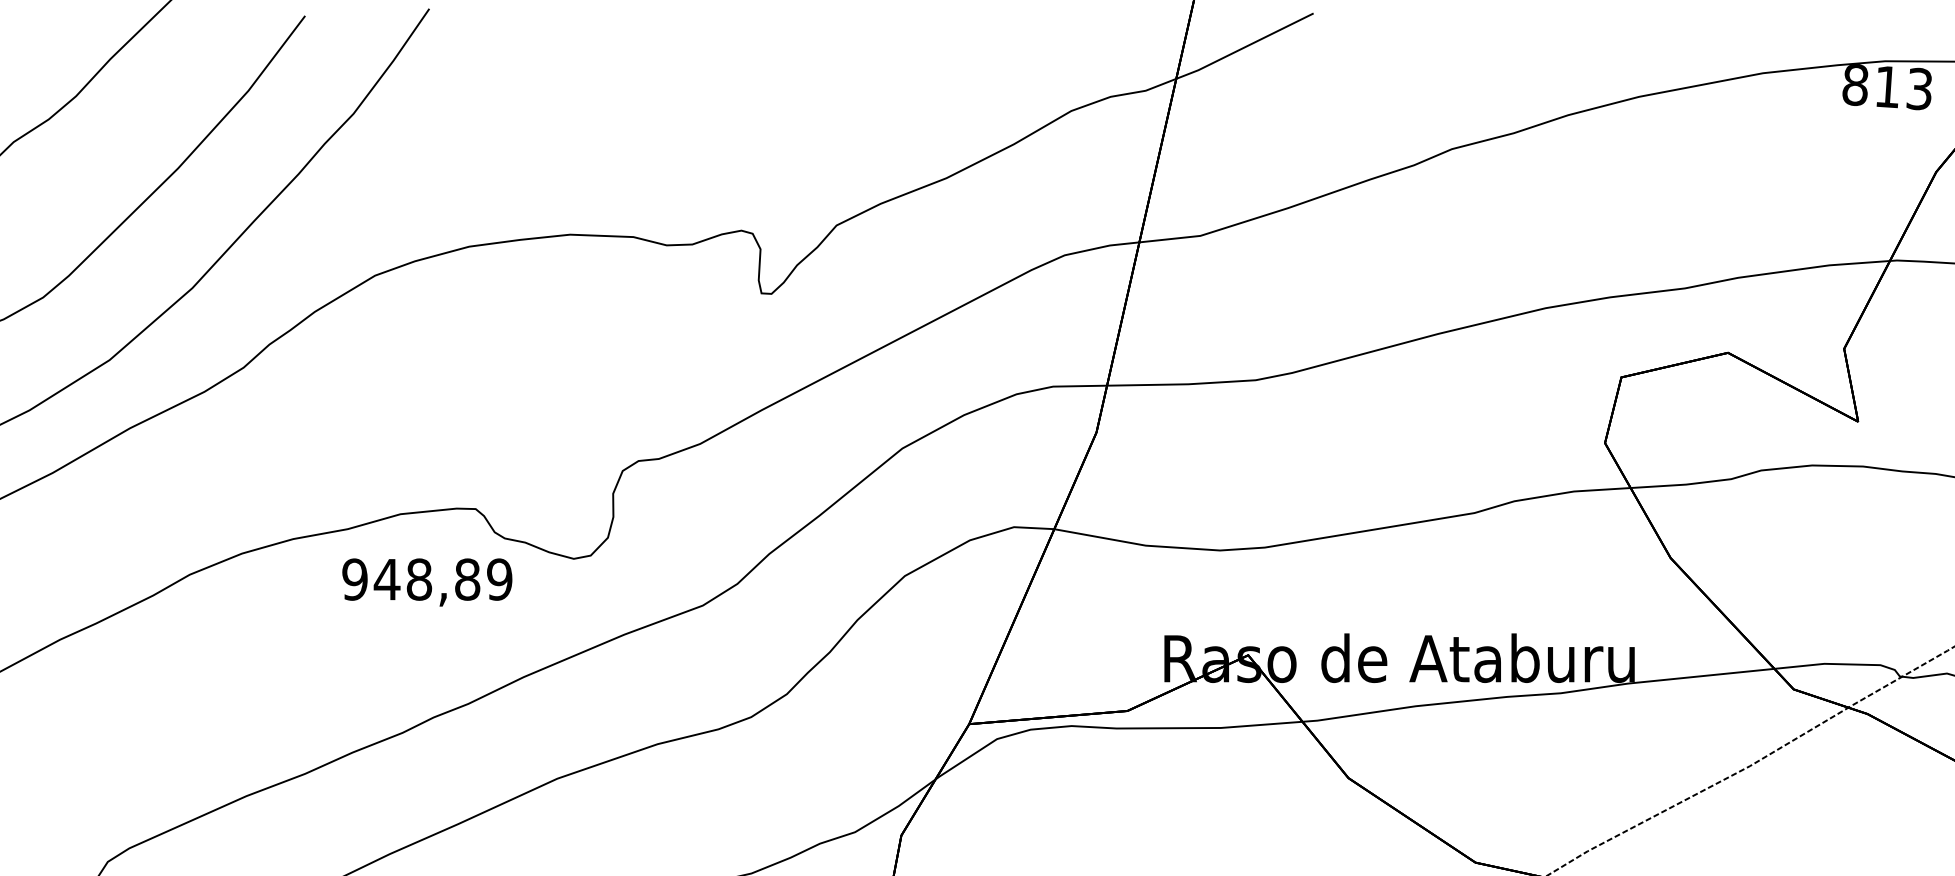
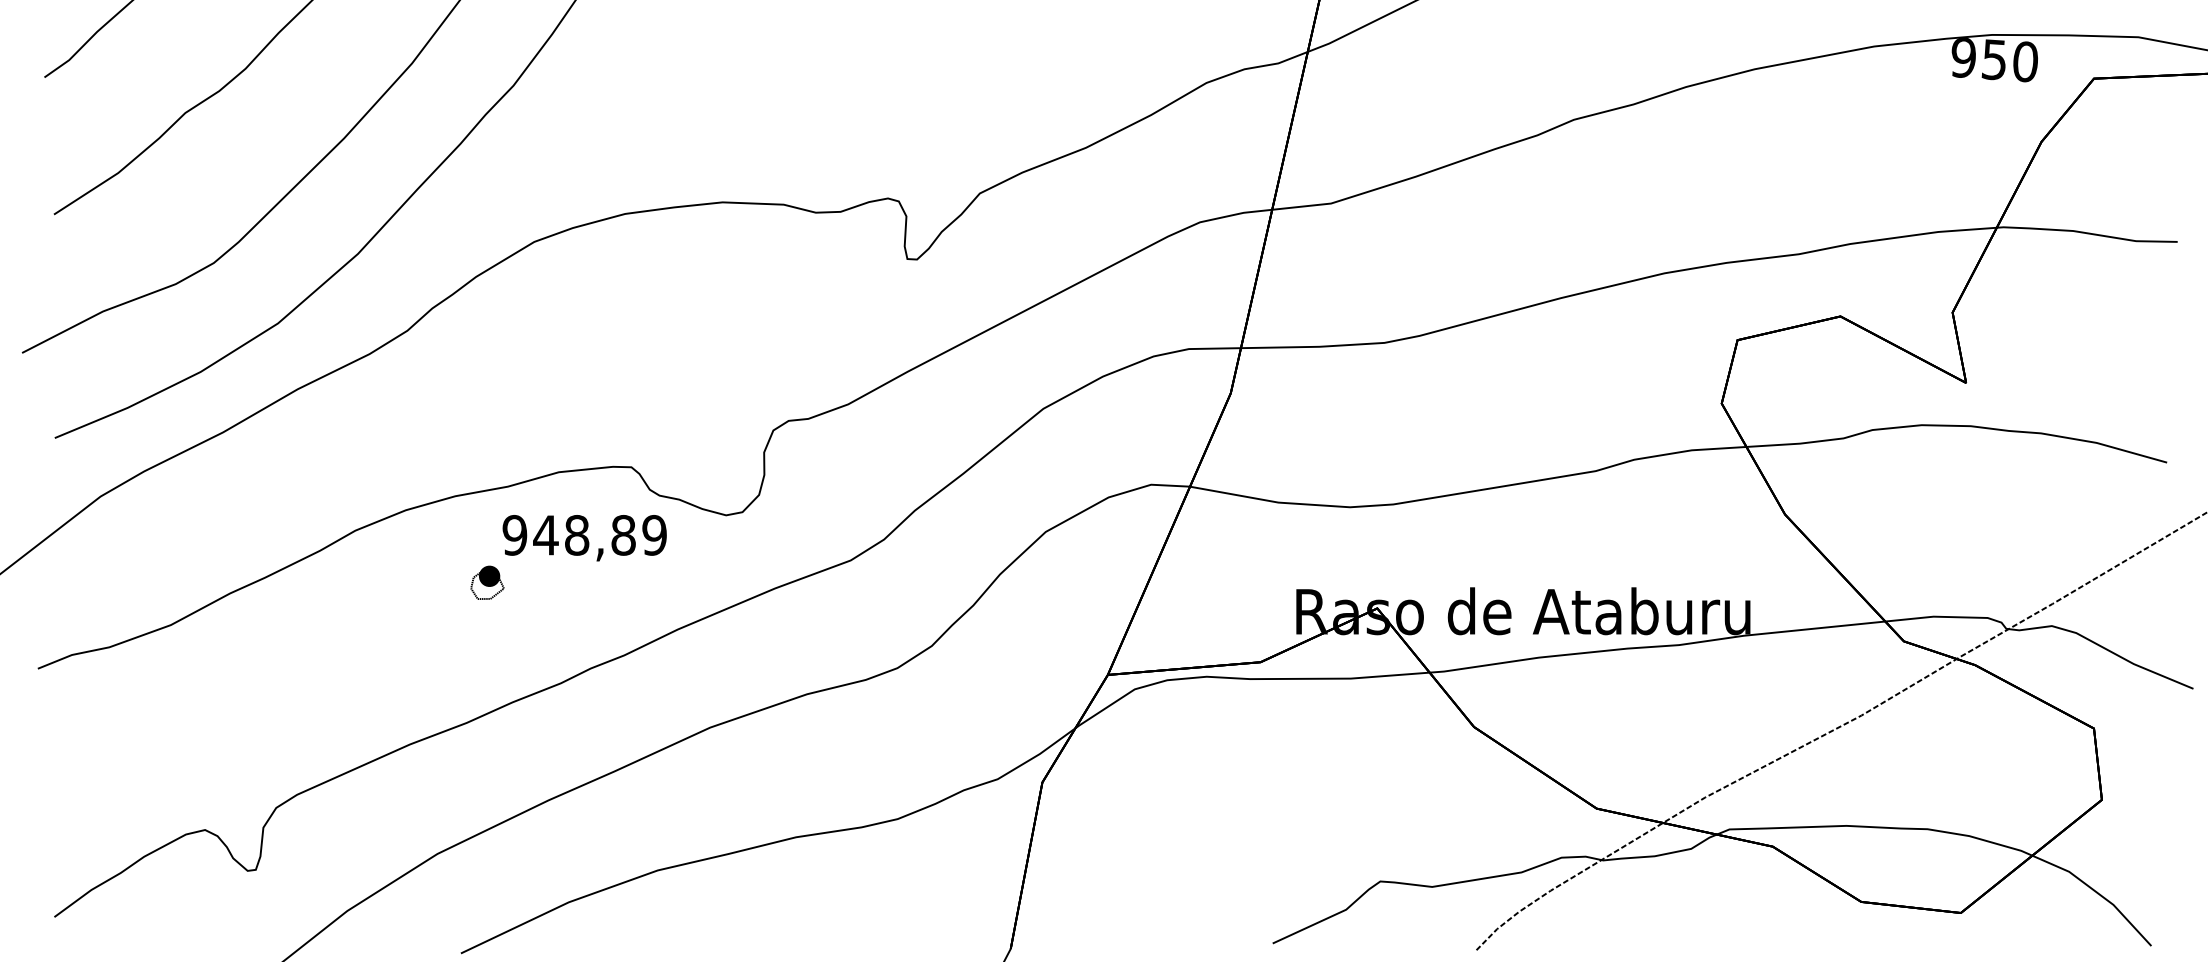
text: (1887, 87) -> (1994, 60), 813 -> 950
part: (326, 628) -> (487, 582), added

